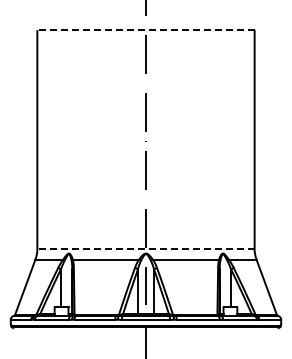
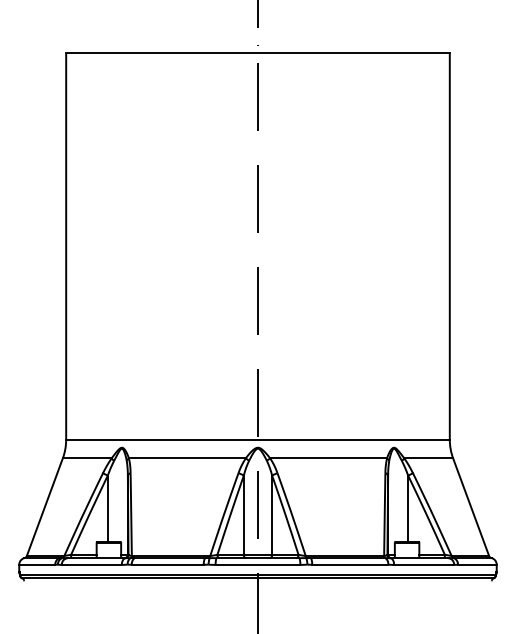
line: (145, 30) -> (257, 53), dashed -> solid
line: (145, 248) -> (257, 438), dashed -> solid

